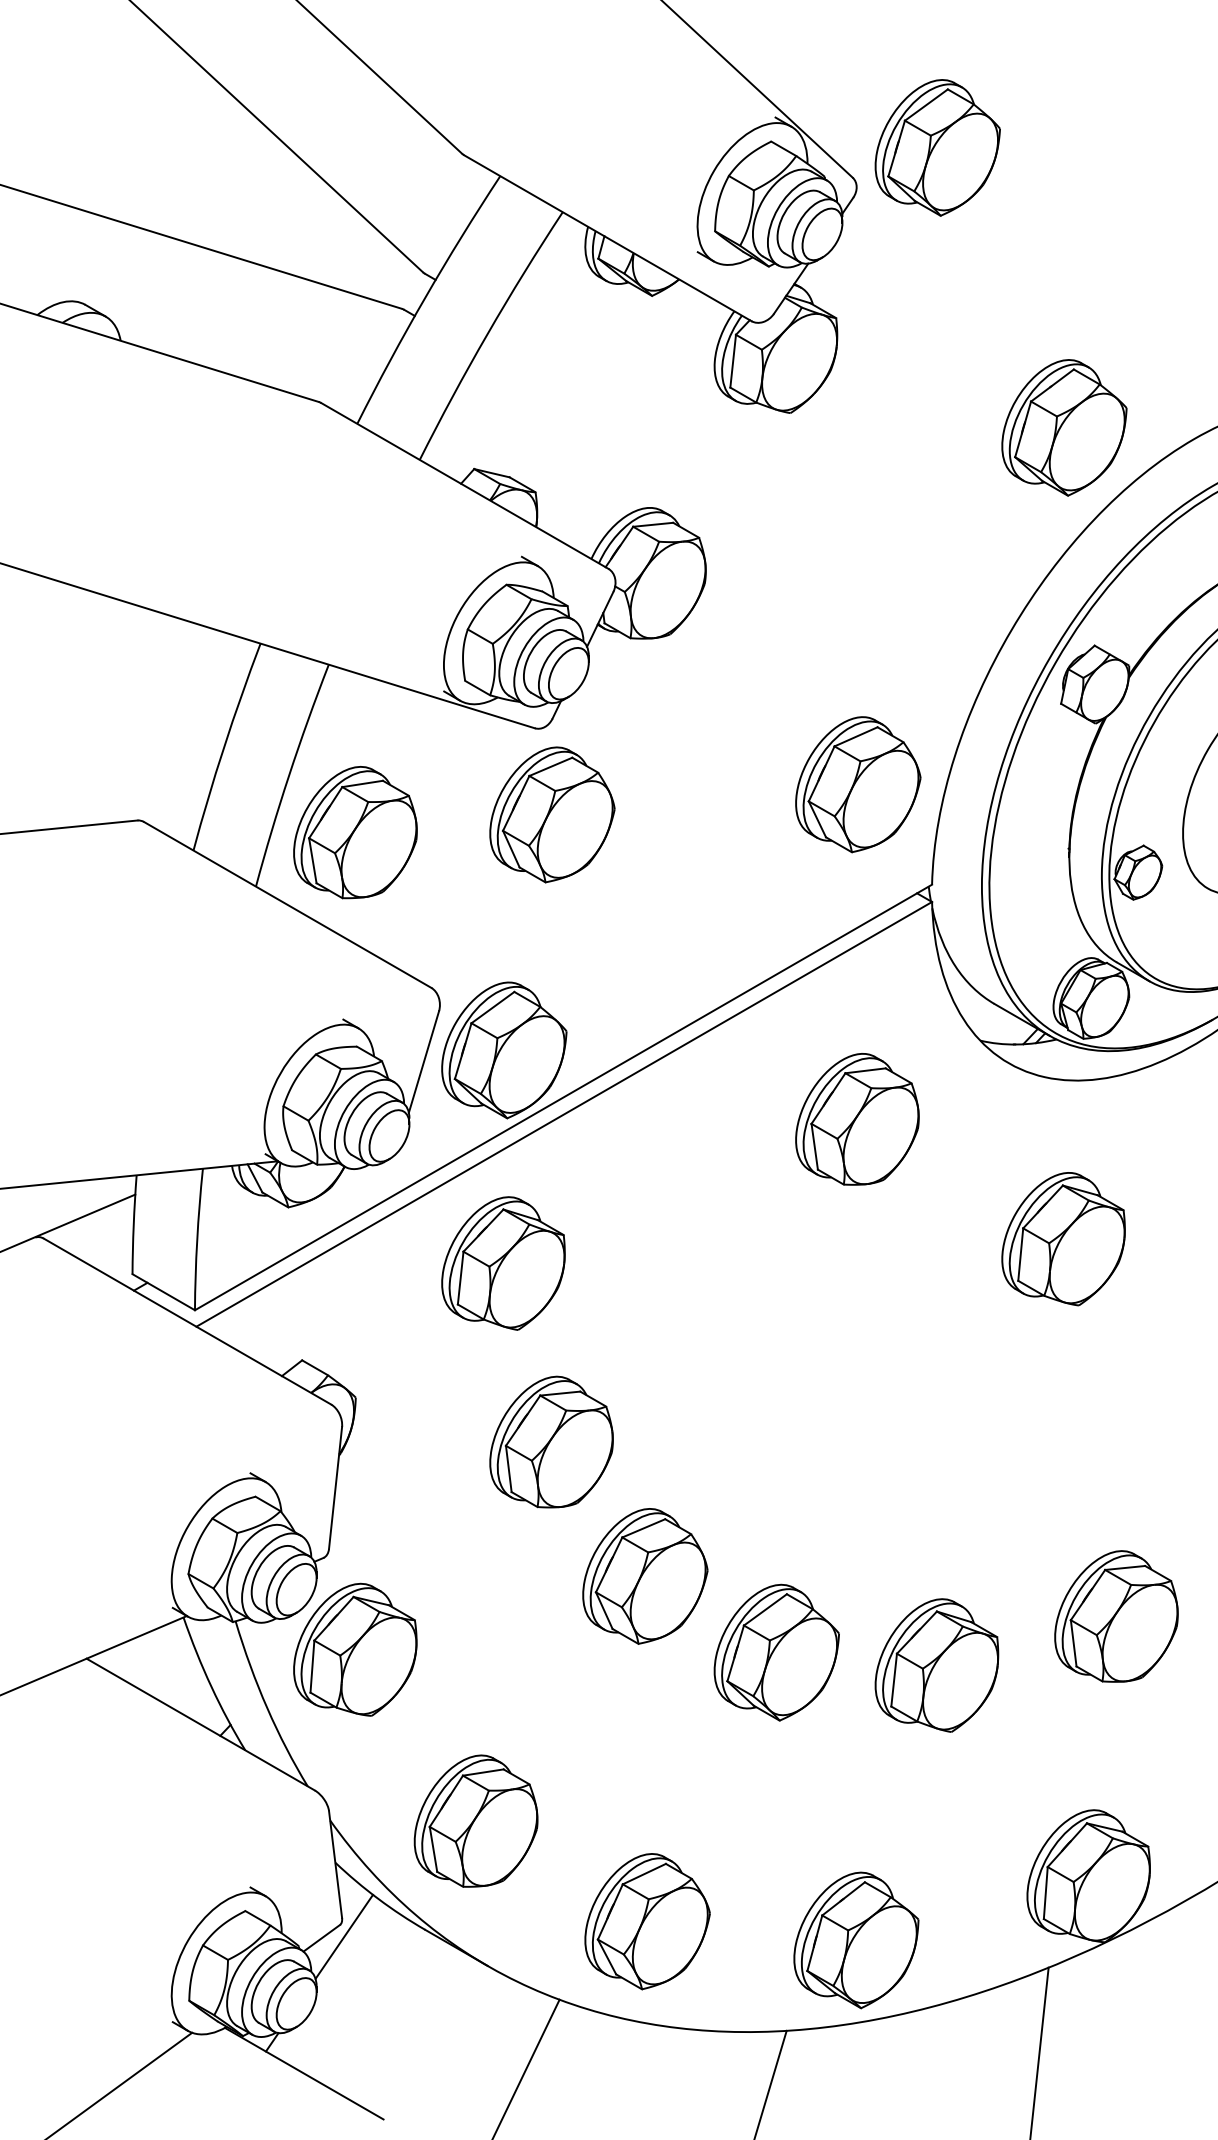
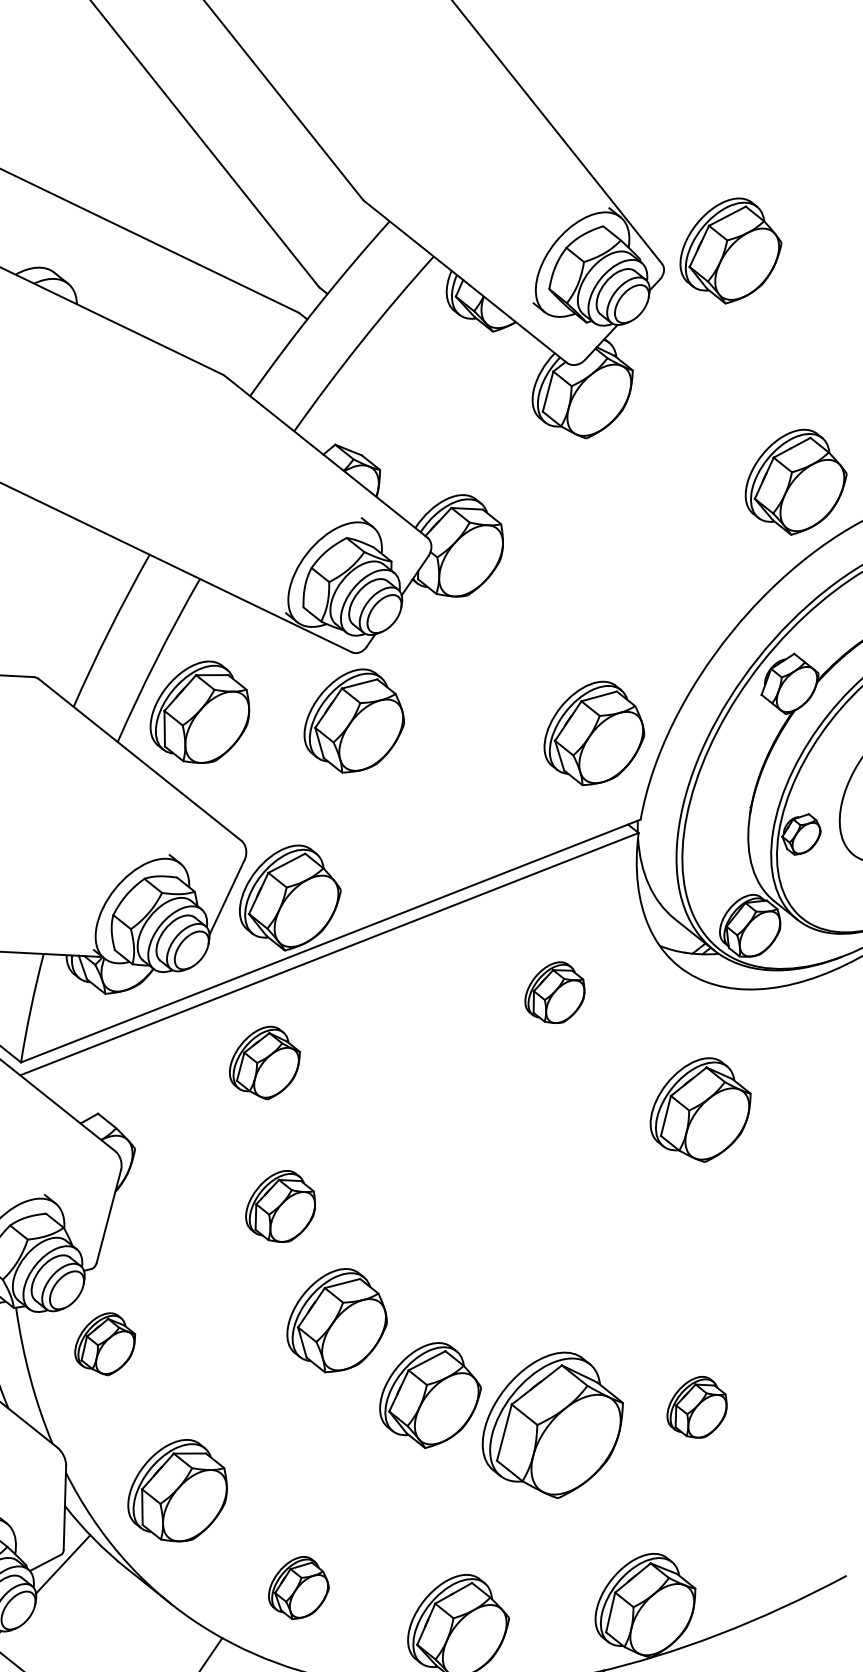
part: (857, 1119) -> (555, 992), size x0.6
part: (503, 1263) -> (265, 1062), size x0.7
part: (551, 1441) -> (281, 1205), size x0.7
part: (1116, 1616) -> (697, 1406), size x0.6
part: (355, 1649) -> (105, 1343), size x0.6
part: (936, 1665) -> (552, 1423), size x1.4
part: (647, 1921) -> (299, 1587), size x0.6

